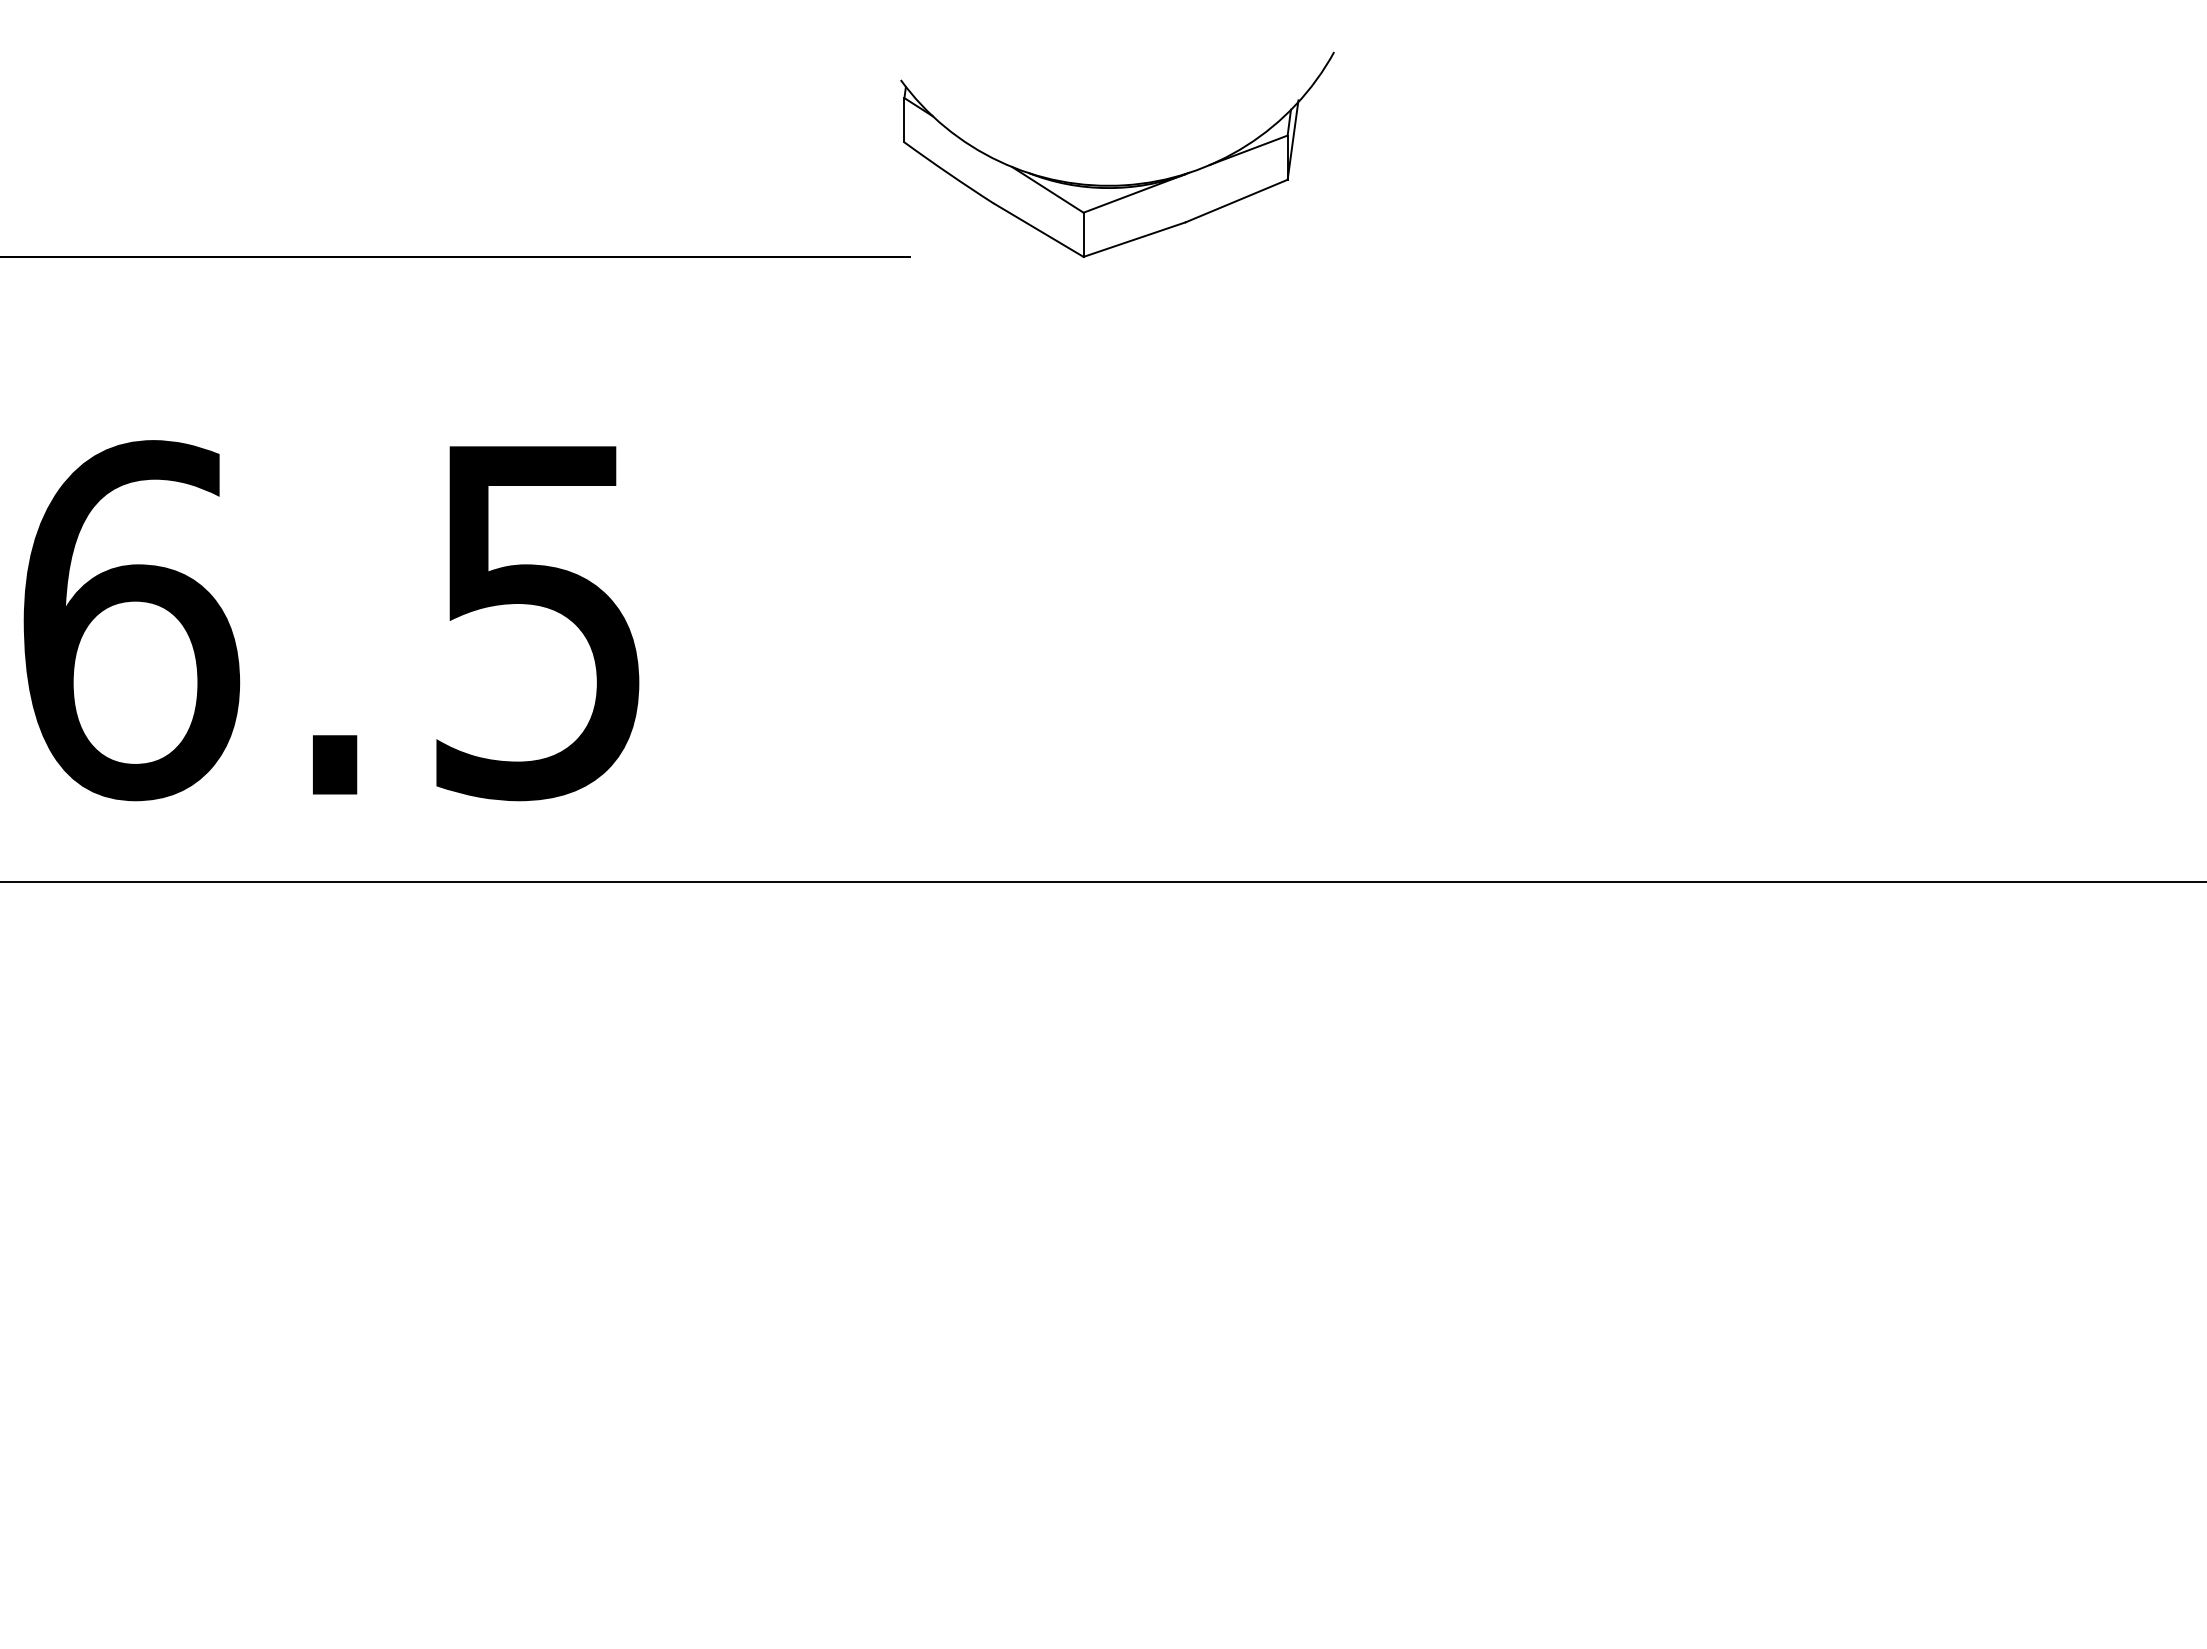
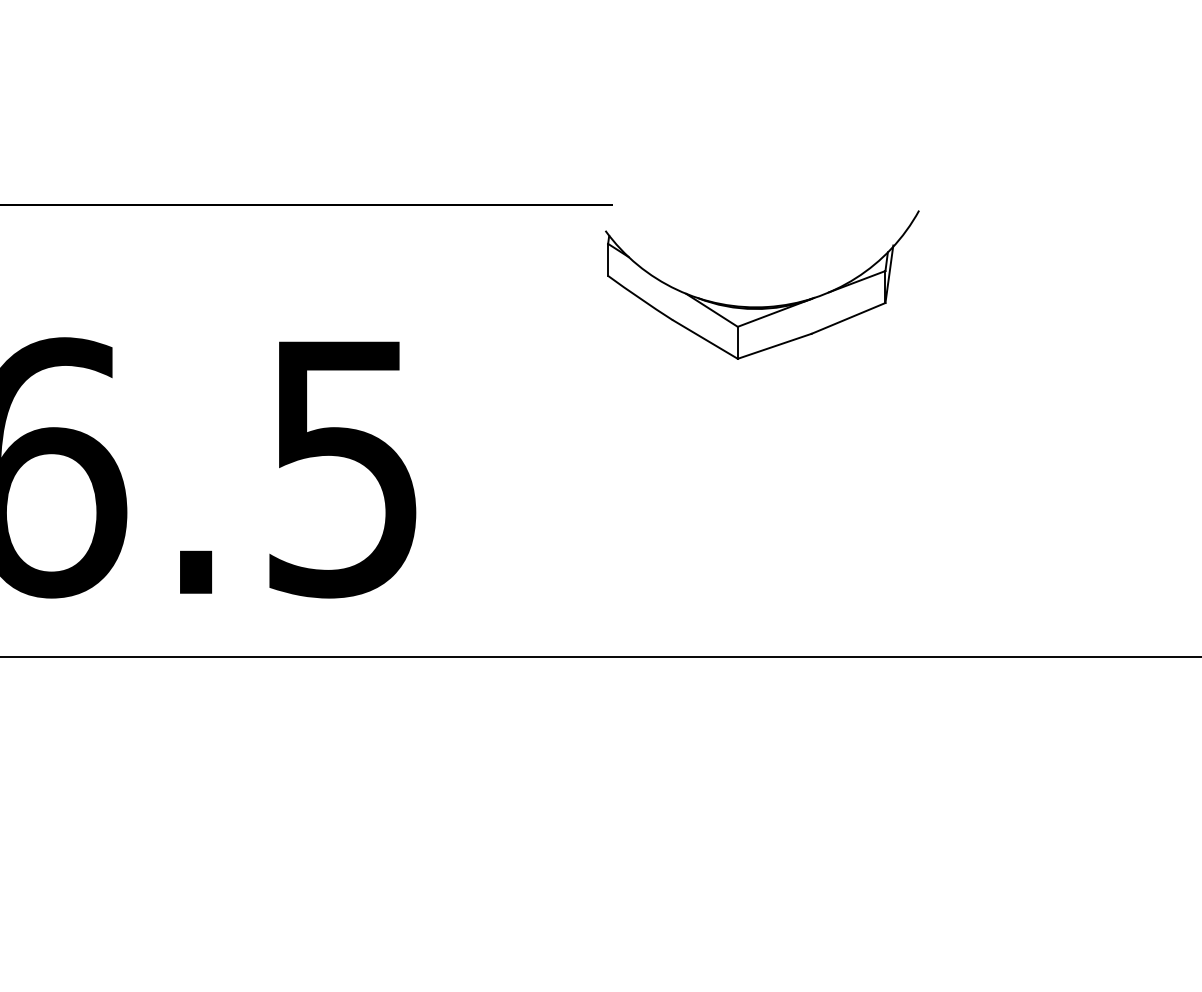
part: (1117, 184) -> (762, 306), moved

